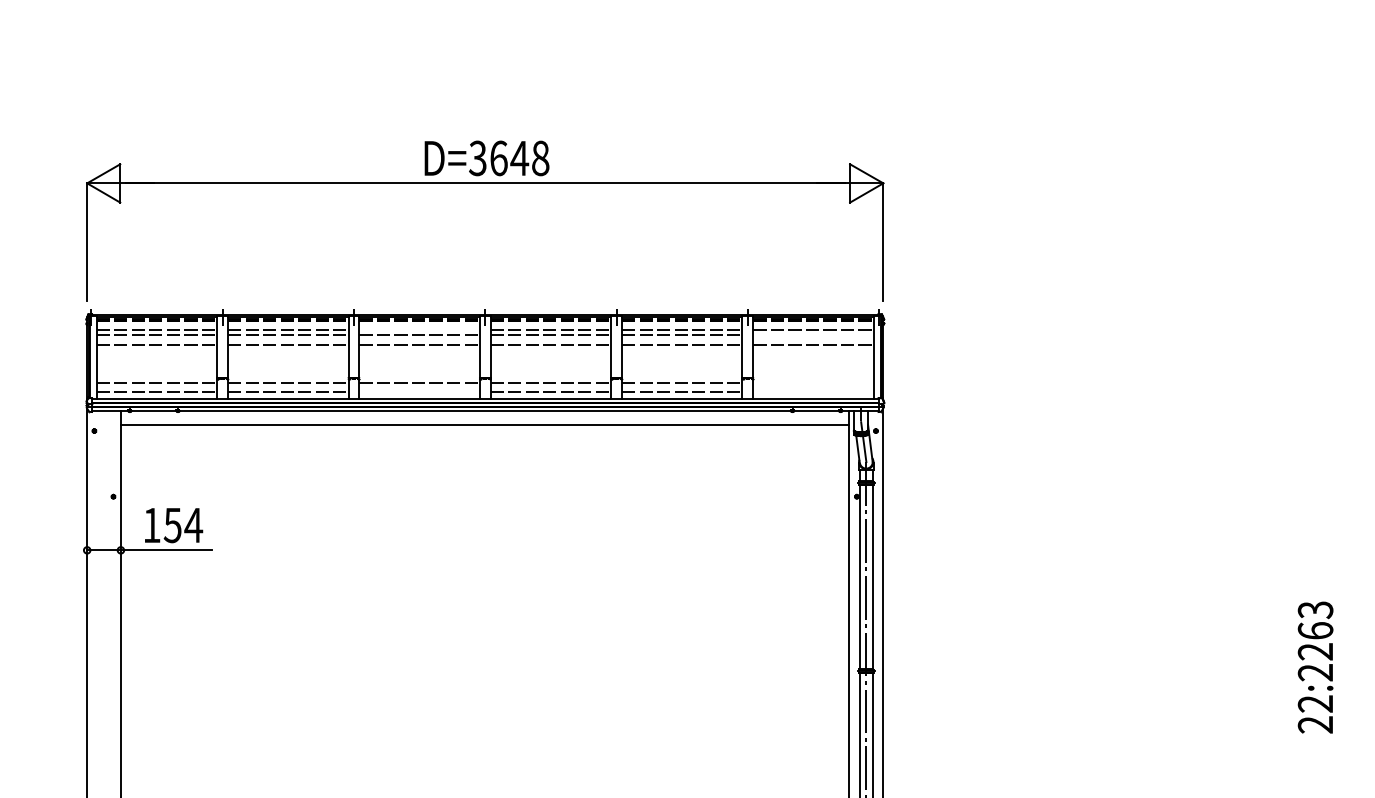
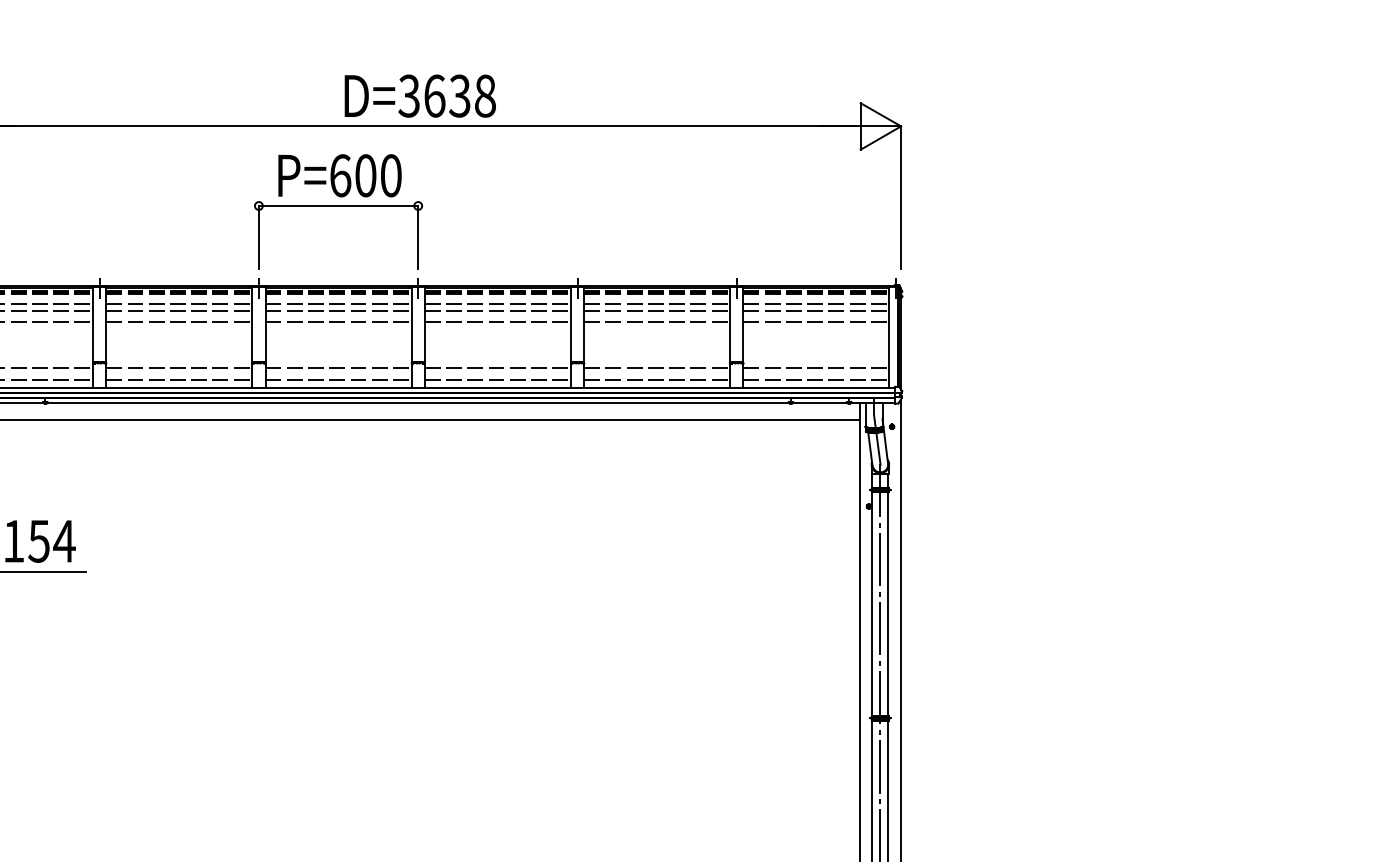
text: (519, 158) -> (459, 96), D=3648 -> D=3638
part: (419, 253) -> (338, 211), added
line: (419, 329) -> (338, 303), added
line: (813, 335) -> (816, 310), added
line: (813, 382) -> (816, 367), added
line: (419, 392) -> (338, 380), added
line: (813, 392) -> (816, 380), added

